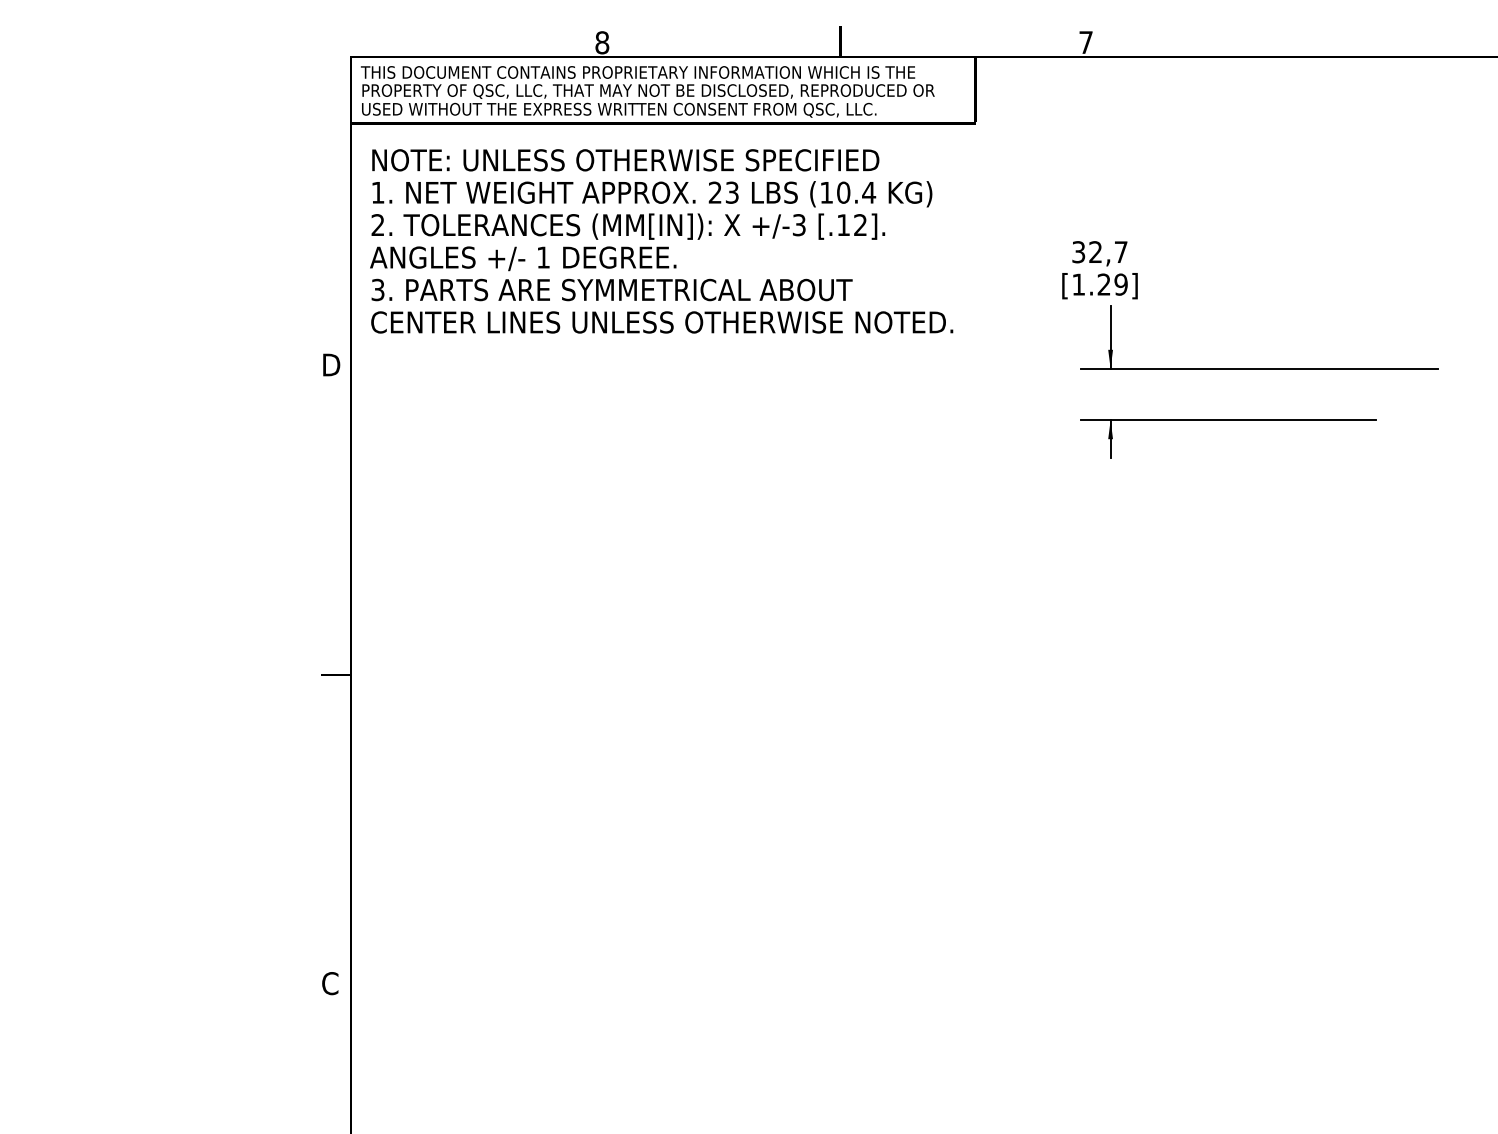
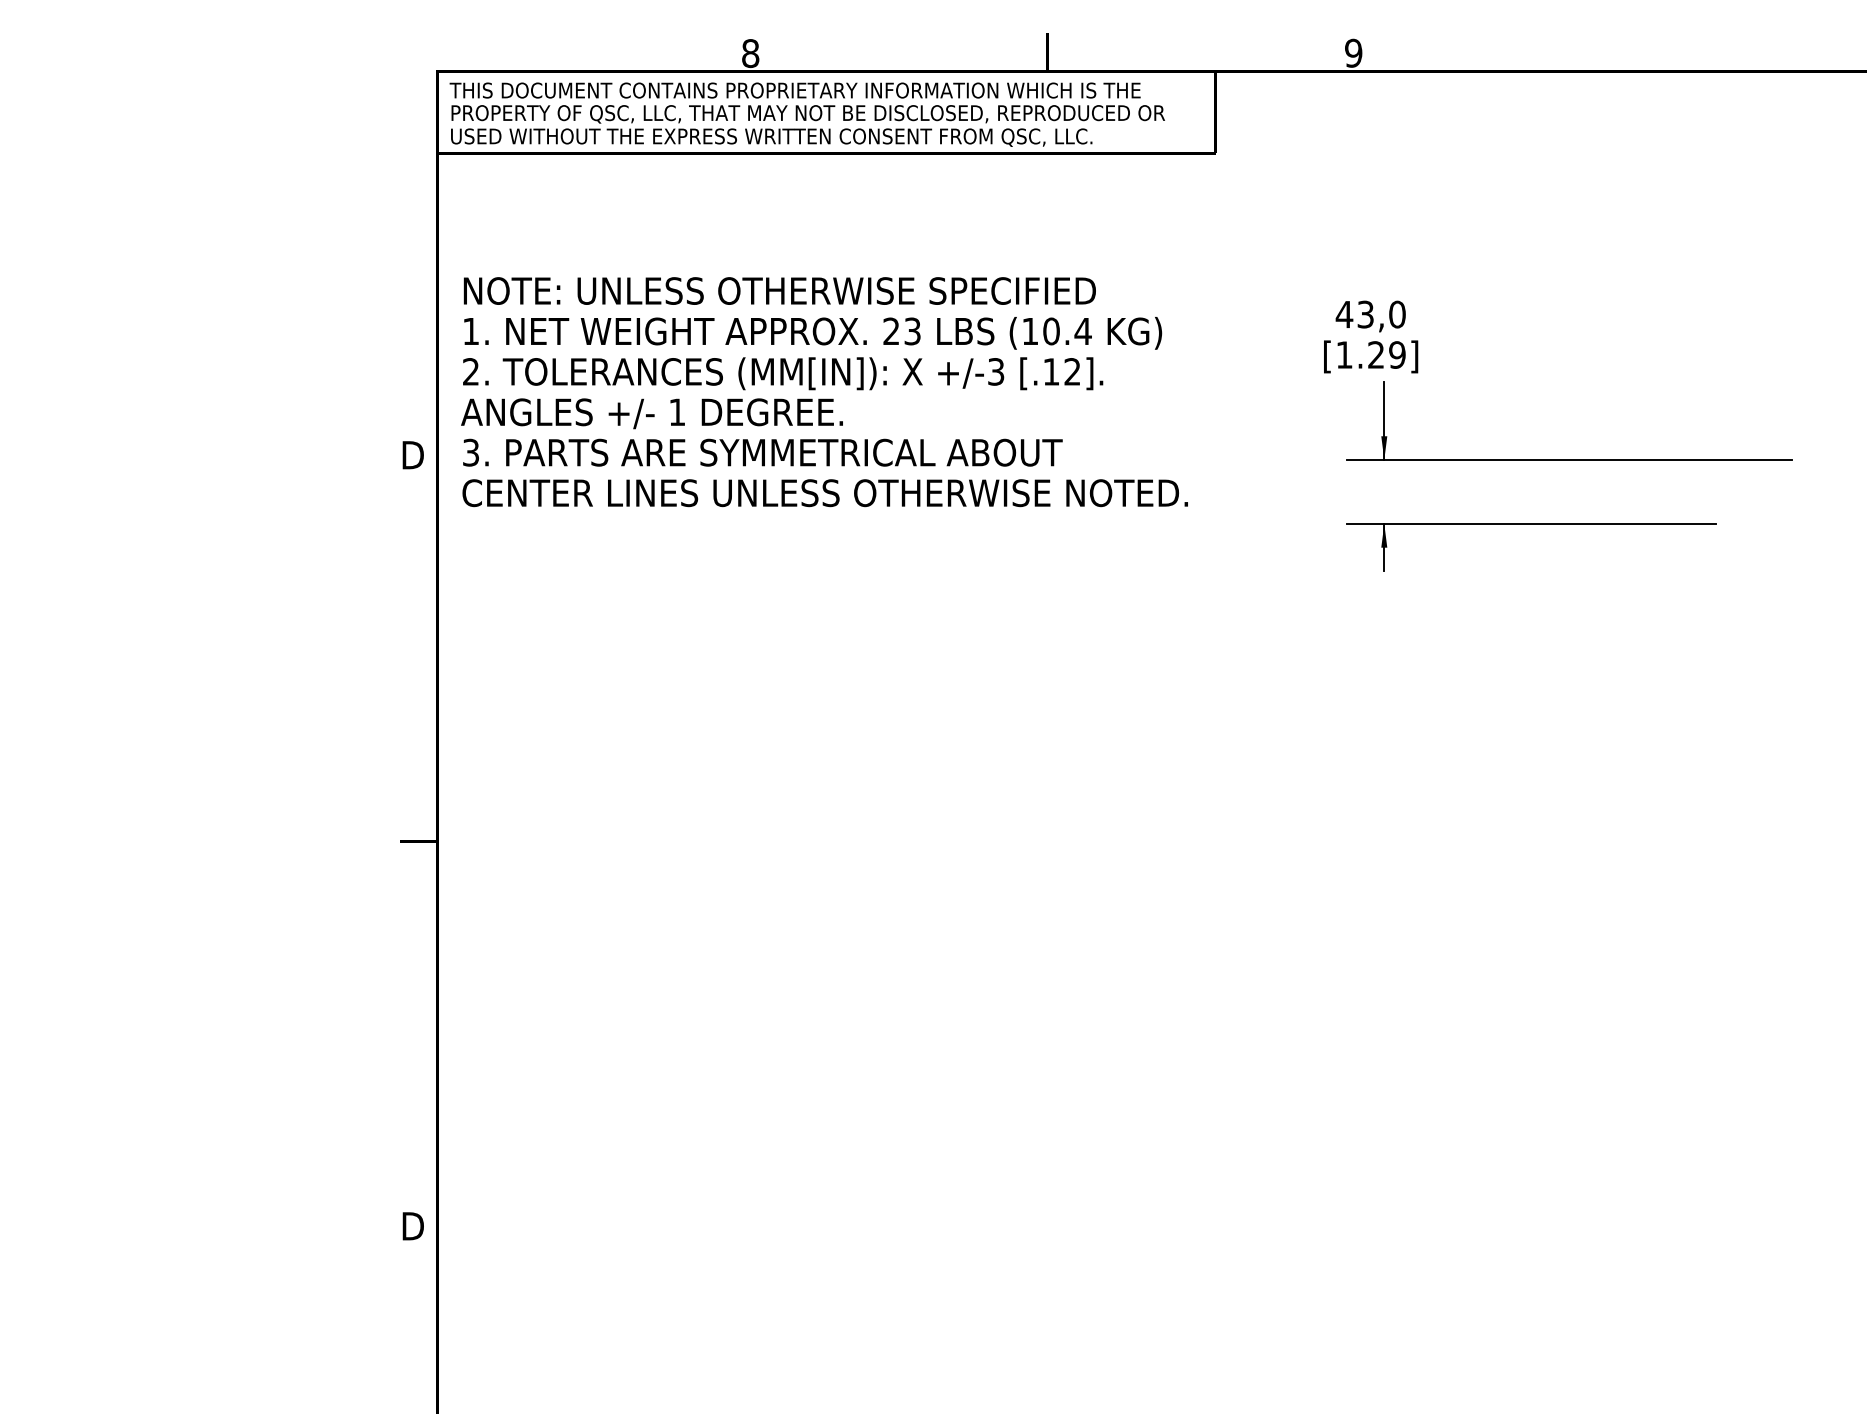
text: (1085, 41) -> (1353, 52), 7 -> 9
text: (661, 241) -> (824, 392), moved
text: (1099, 252) -> (1370, 314), 32,7 -> 43,0
text: (331, 982) -> (412, 1225), C -> D

